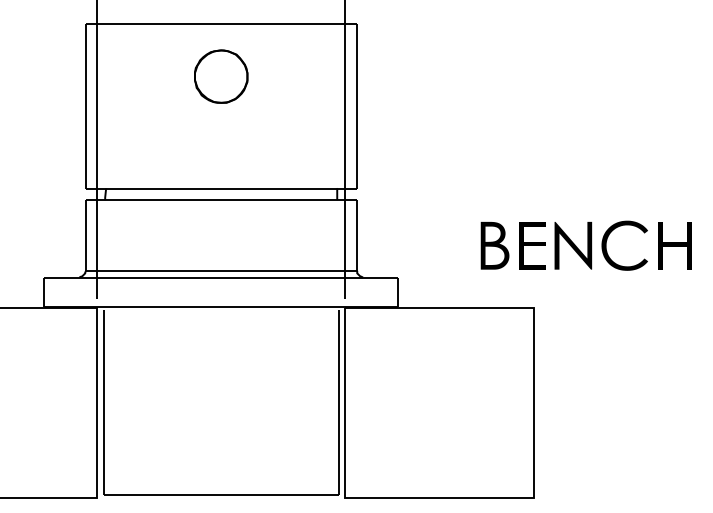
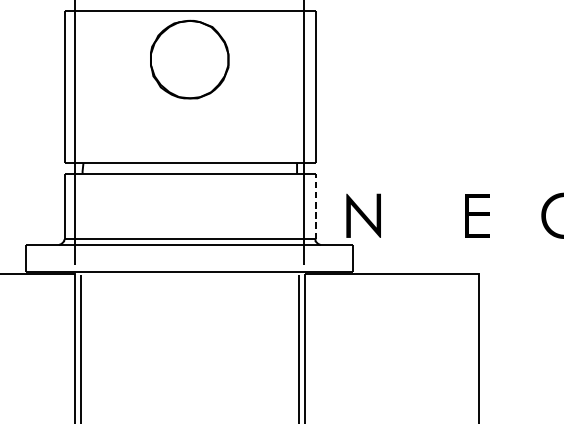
part: (221, 76) -> (190, 59), size x1.6
line: (357, 235) -> (315, 206), solid -> dashed
part: (494, 245) -> (442, 215), removed
part: (573, 245) -> (363, 215), moved

